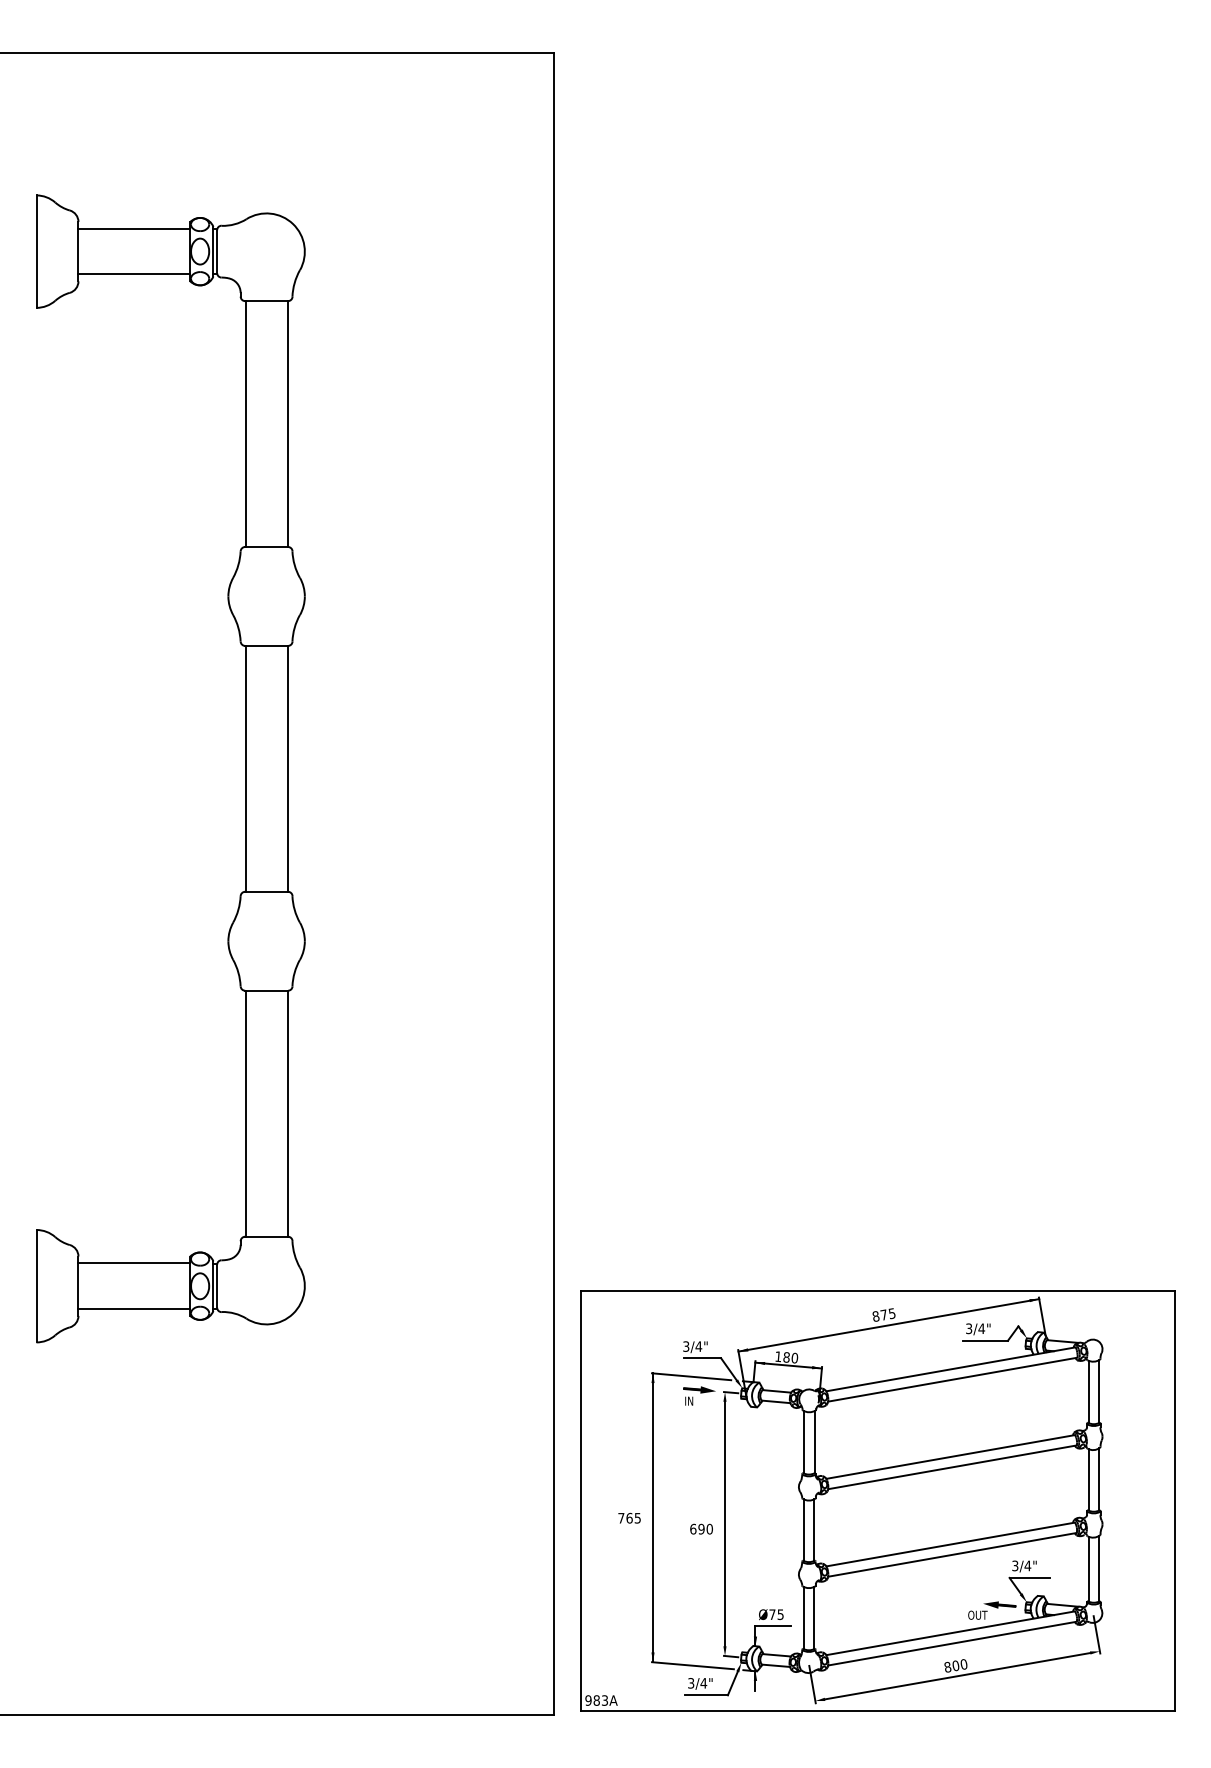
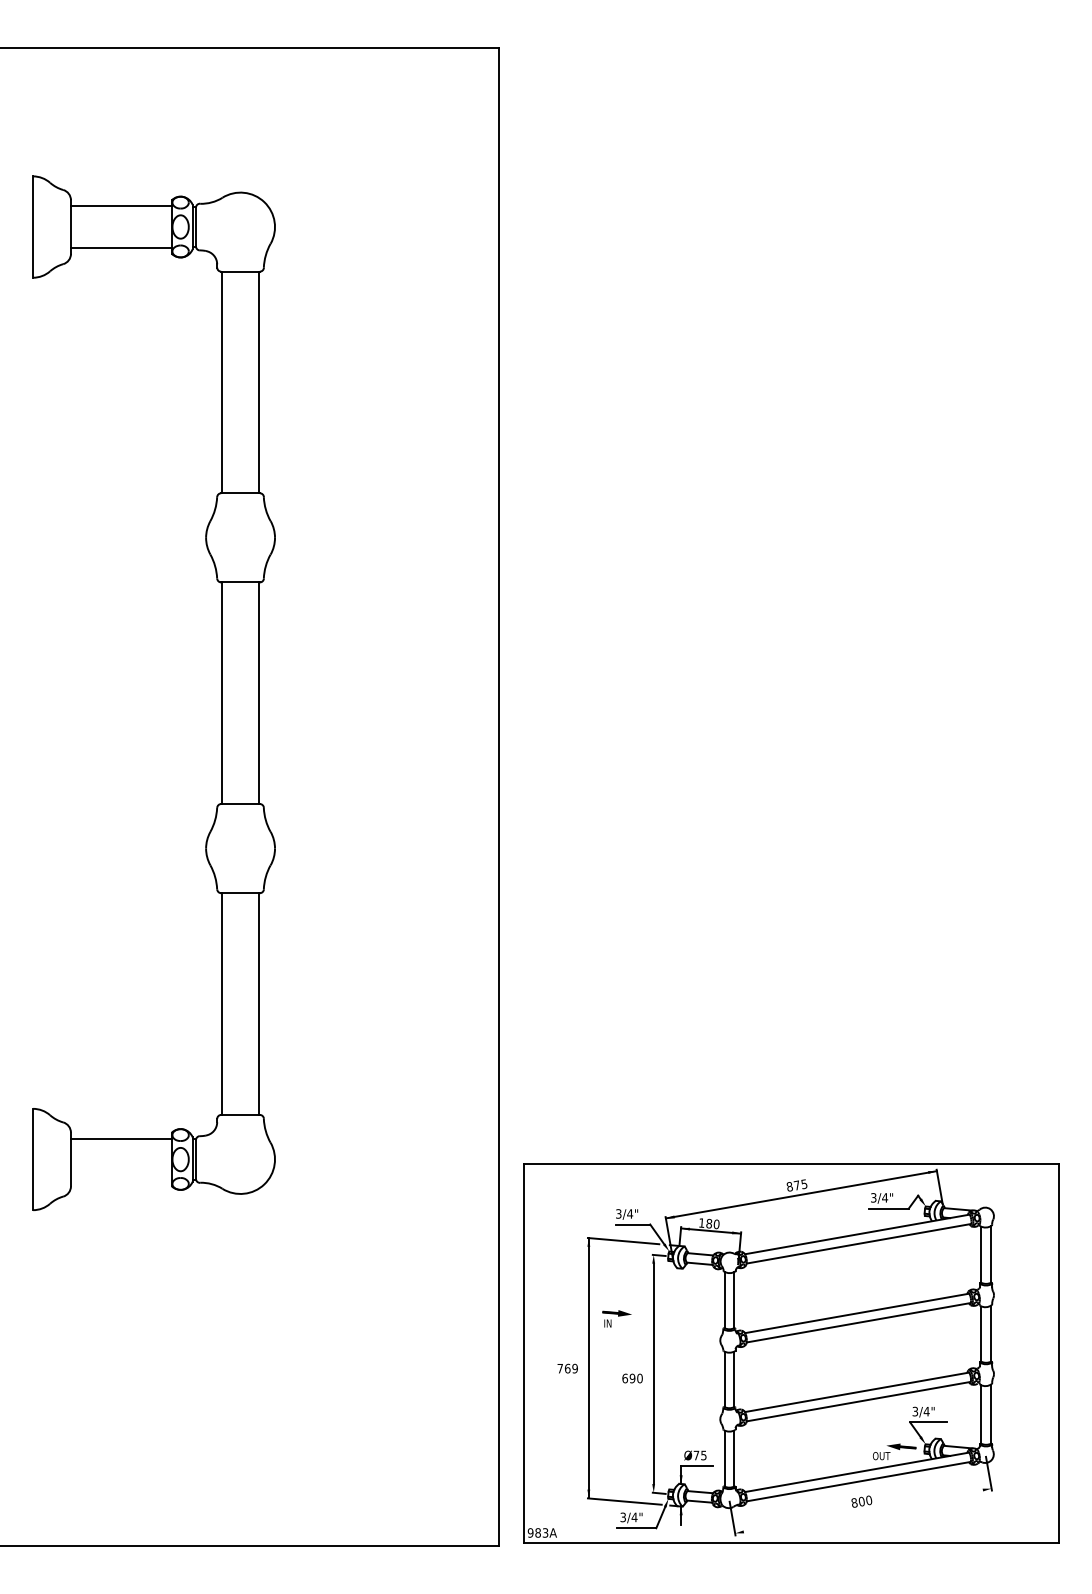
line: (134, 1309) -> (121, 1180), removed
part: (699, 1395) -> (617, 1318), moved
text: (637, 1517) -> (574, 1367), 765 -> 769
line: (957, 1676) -> (863, 1511), removed

